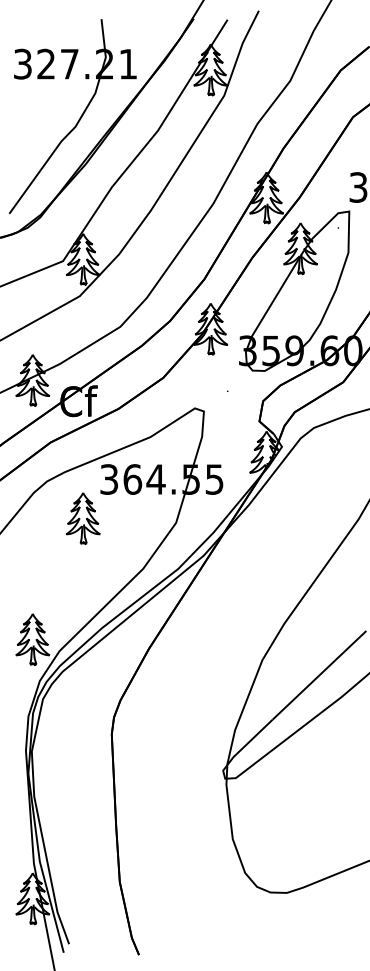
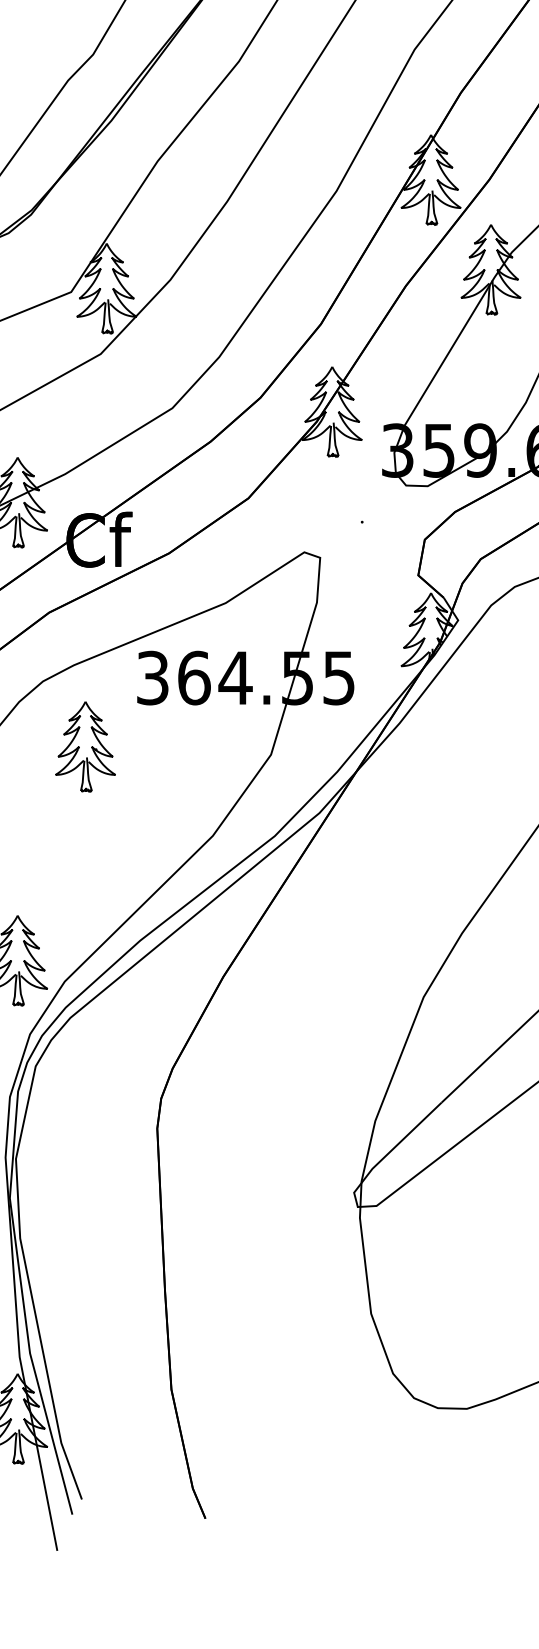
part: (83, 518) -> (86, 746), moved

